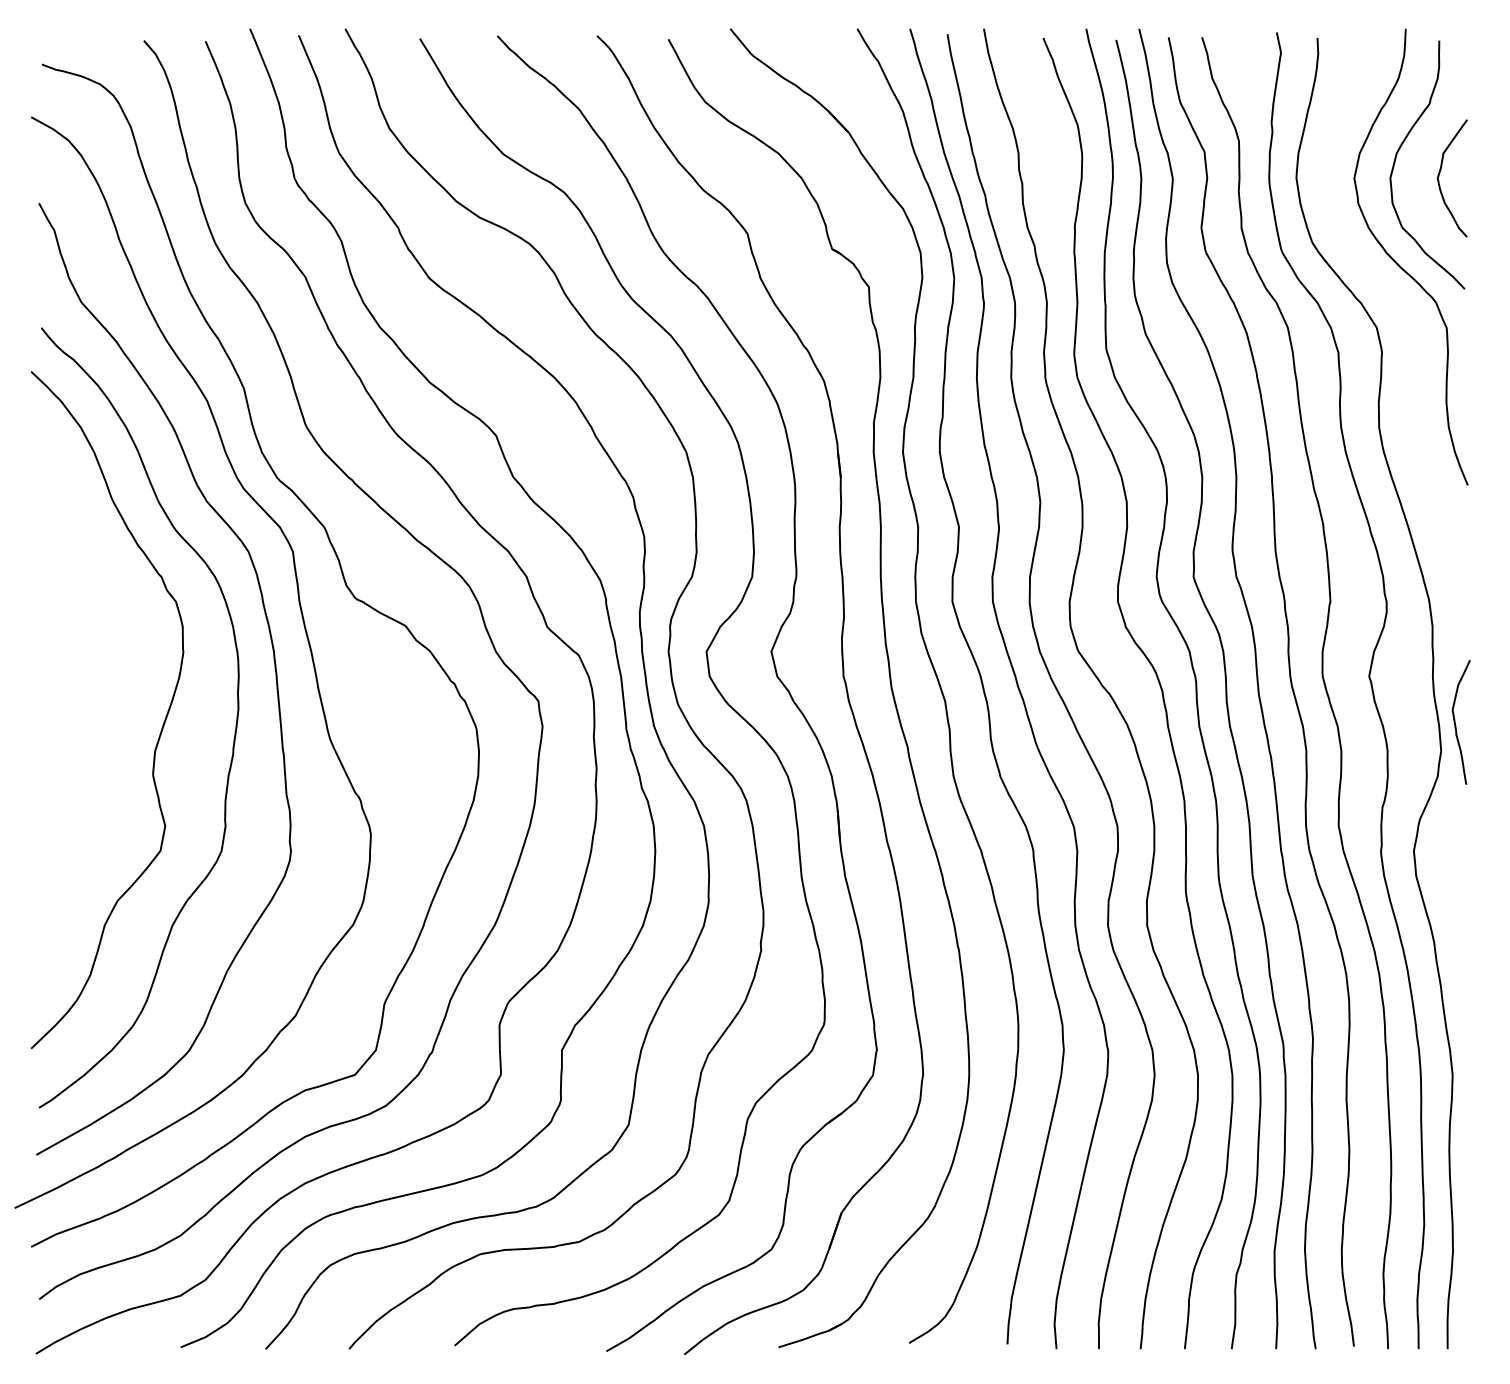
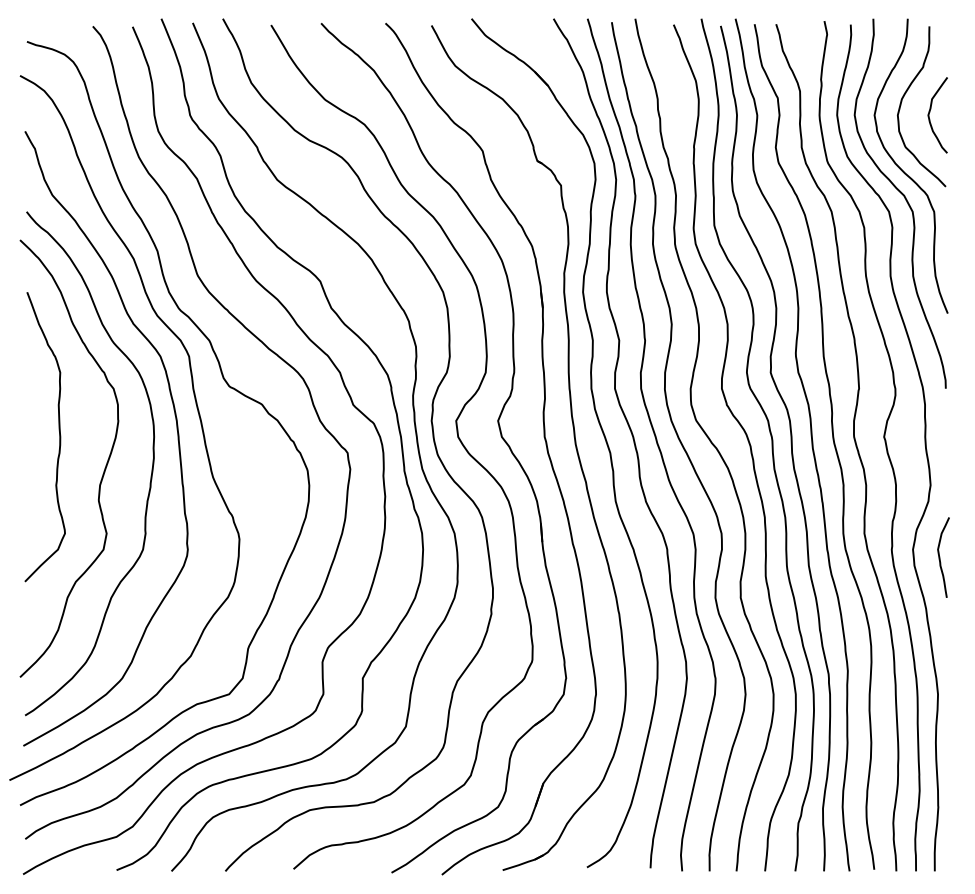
curve: (1402, 310) -> (905, 200), added
curve: (92, 677) -> (59, 437), added
curve: (1456, 722) -> (940, 557), moved

